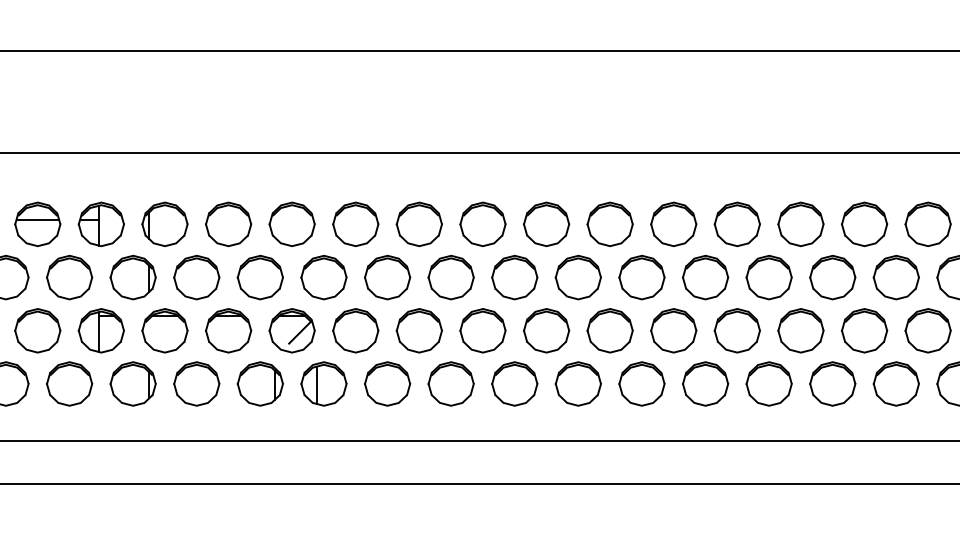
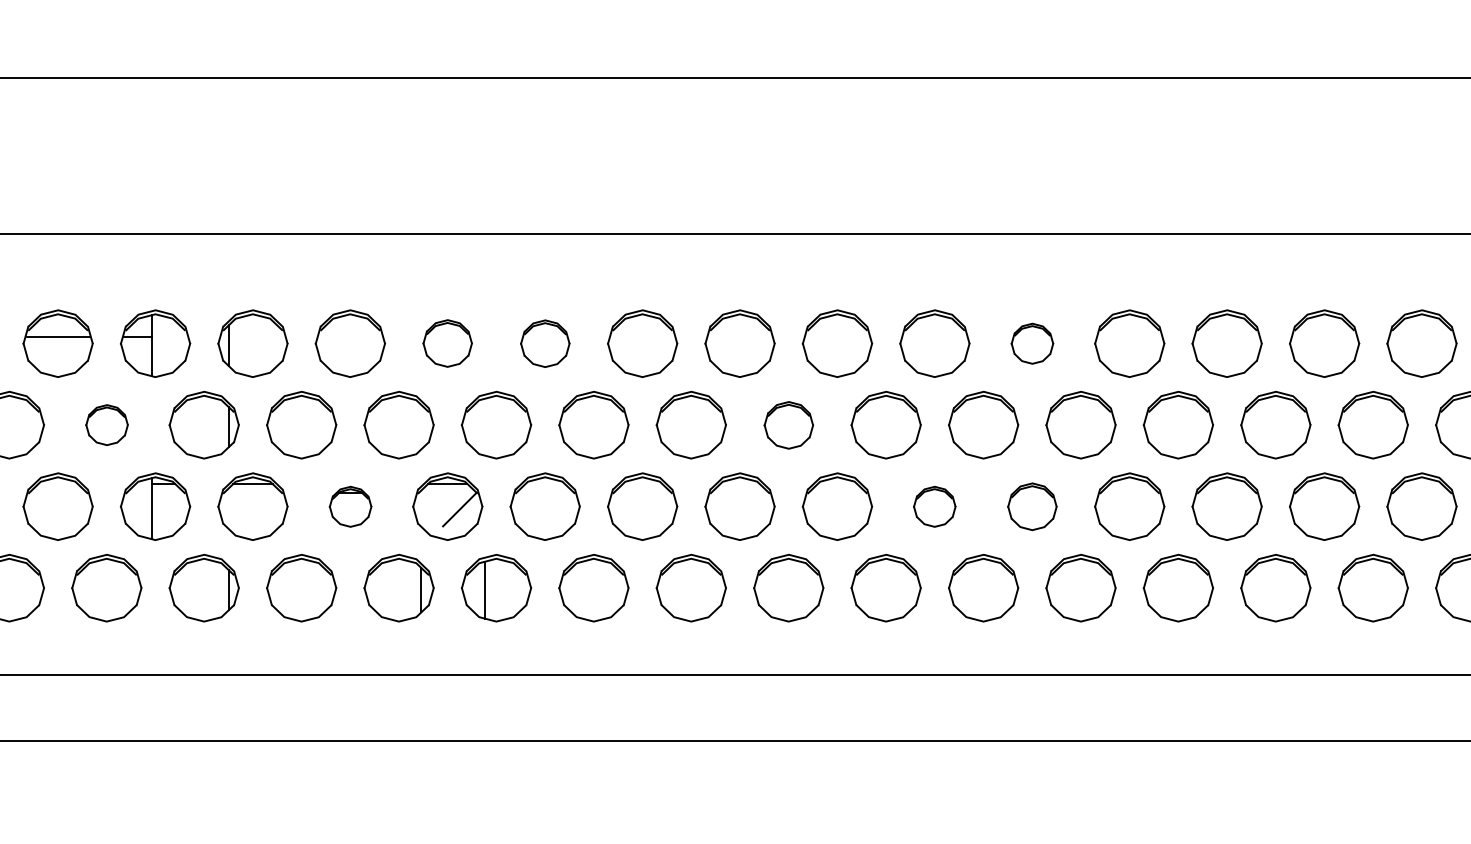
part: (291, 223) -> (446, 342), size x0.7
part: (355, 224) -> (544, 343), size x0.7
part: (673, 224) -> (1031, 343), size x0.6
part: (69, 277) -> (106, 425), size x0.6
part: (514, 277) -> (788, 425), size x0.7
part: (228, 330) -> (350, 506), size x0.6
part: (609, 330) -> (933, 506), size x0.6
part: (673, 330) -> (1031, 506), size x0.7

